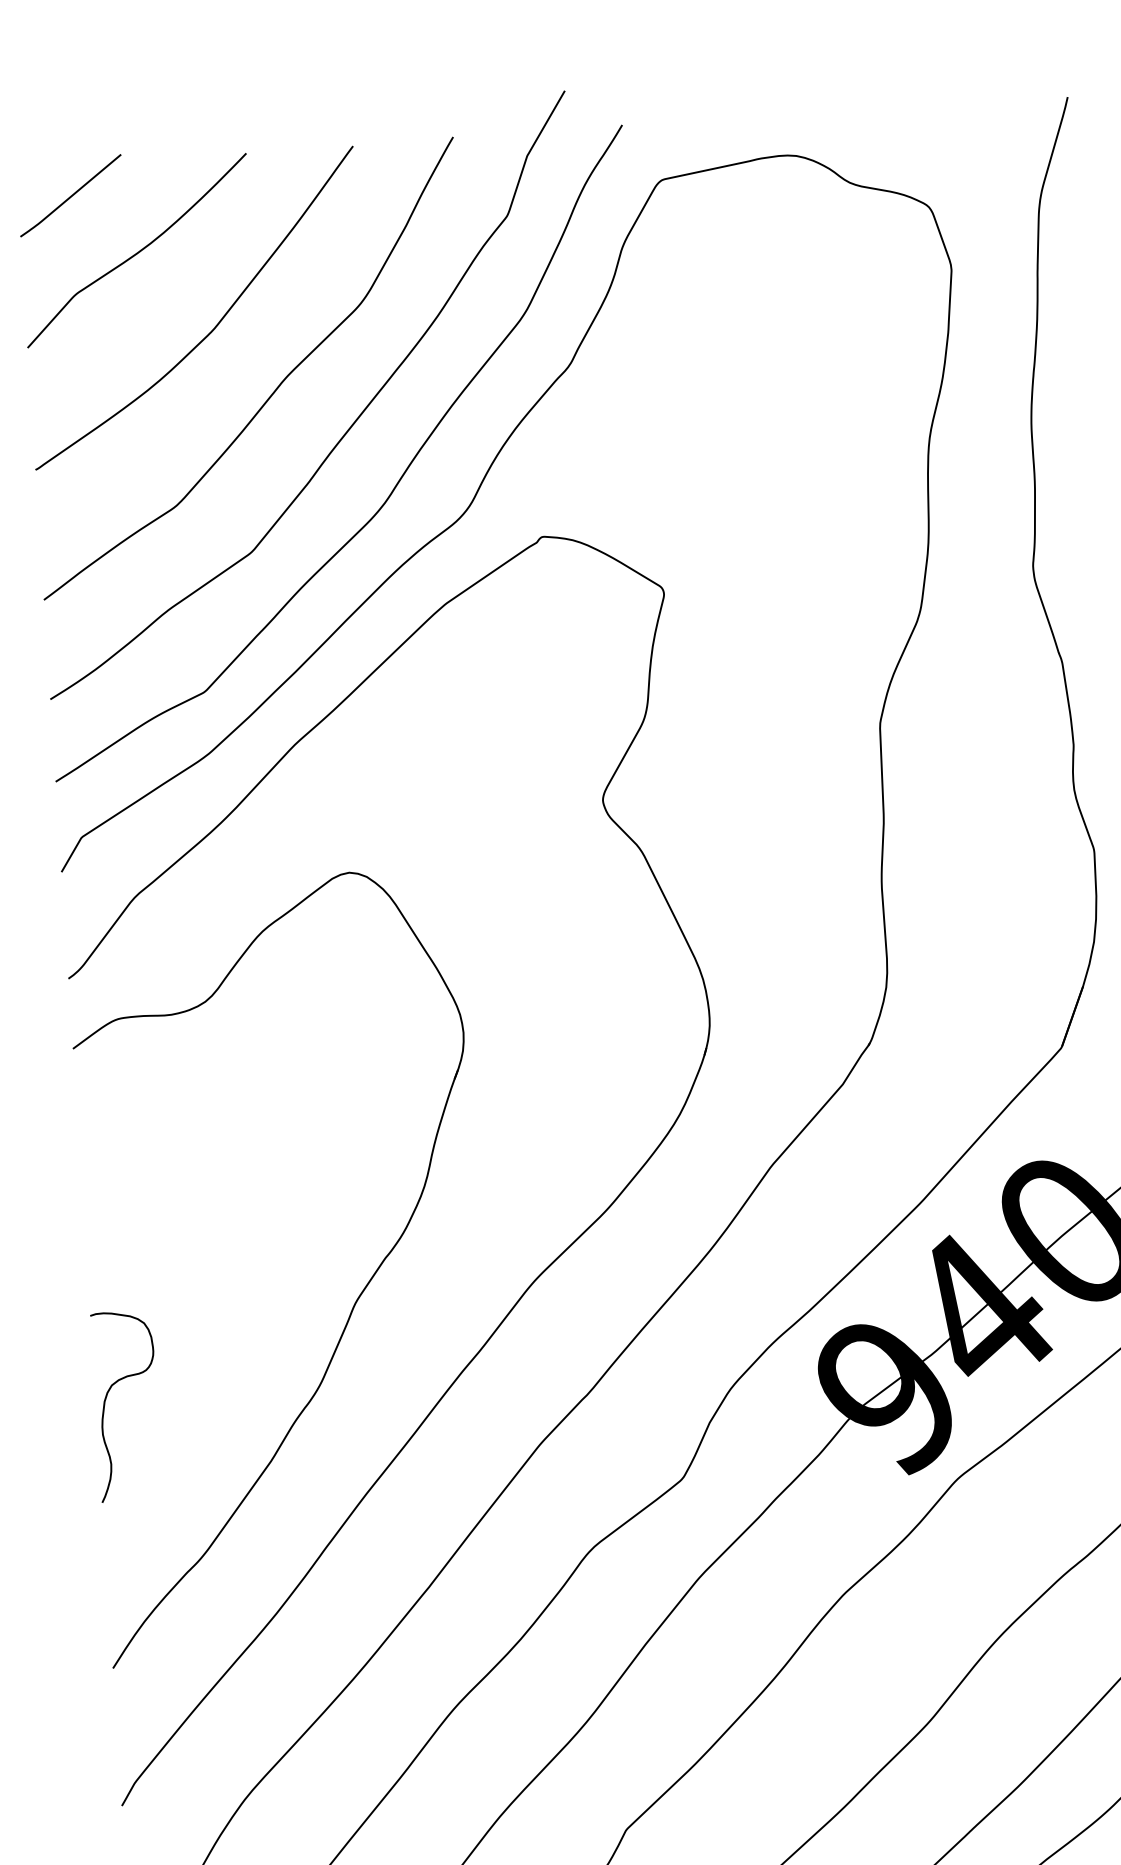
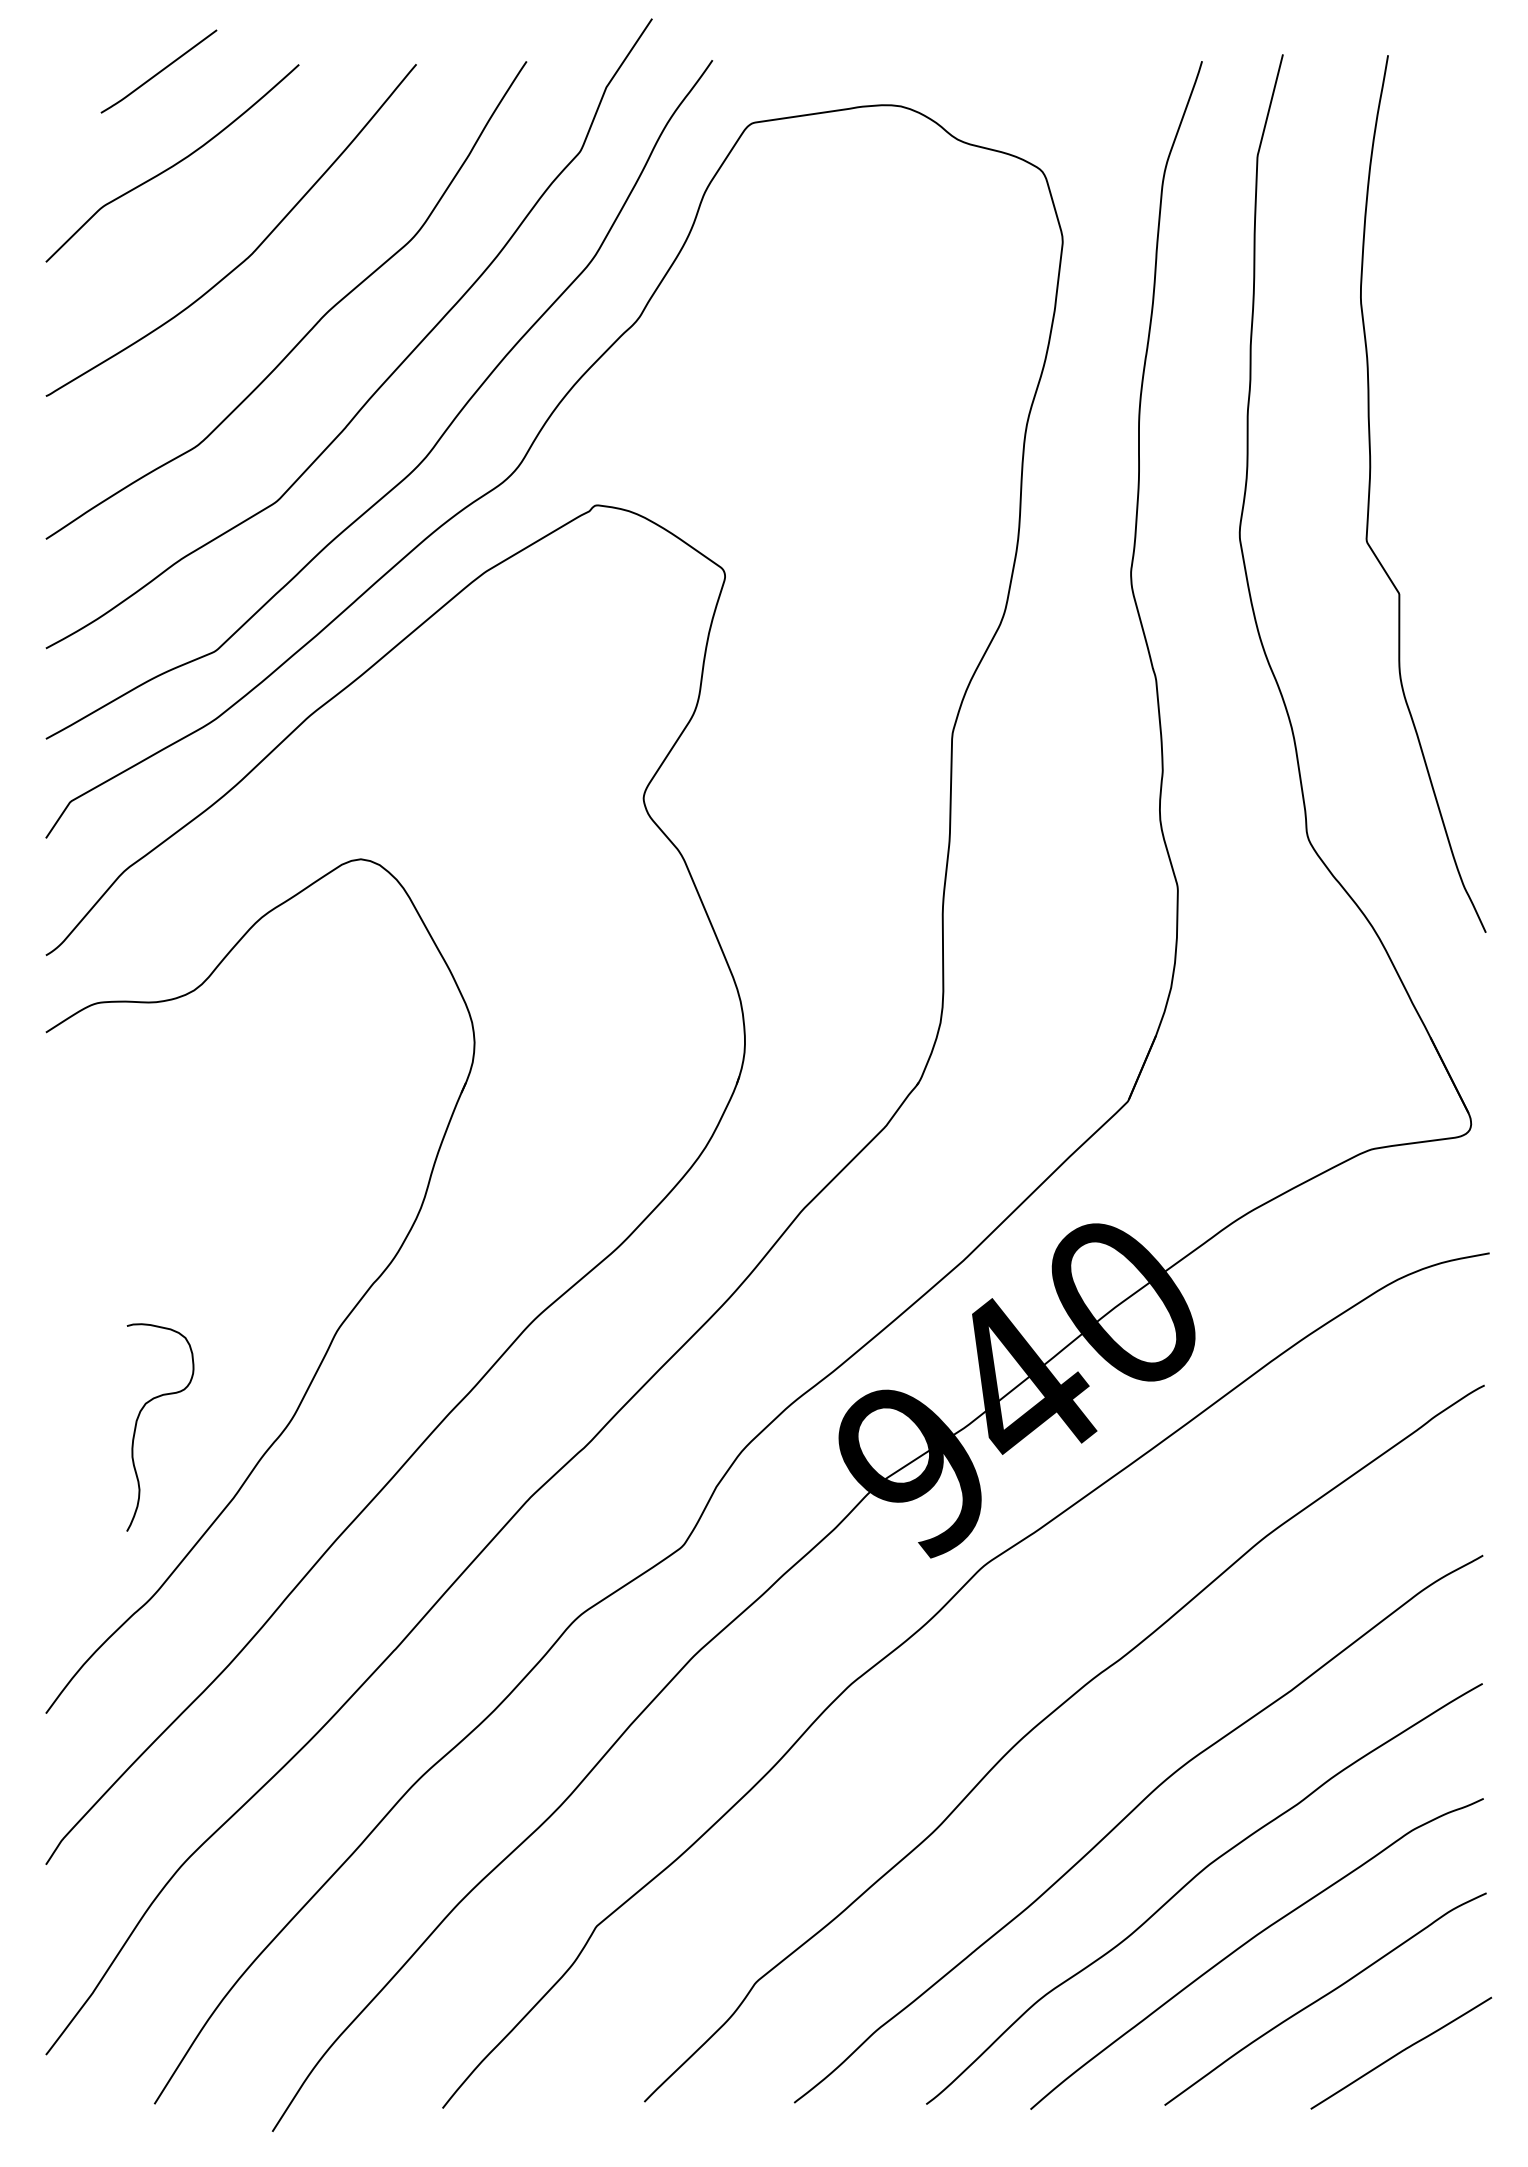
curve: (71, 195) -> (159, 71), moved
curve: (105, 1403) -> (137, 1423), moved

